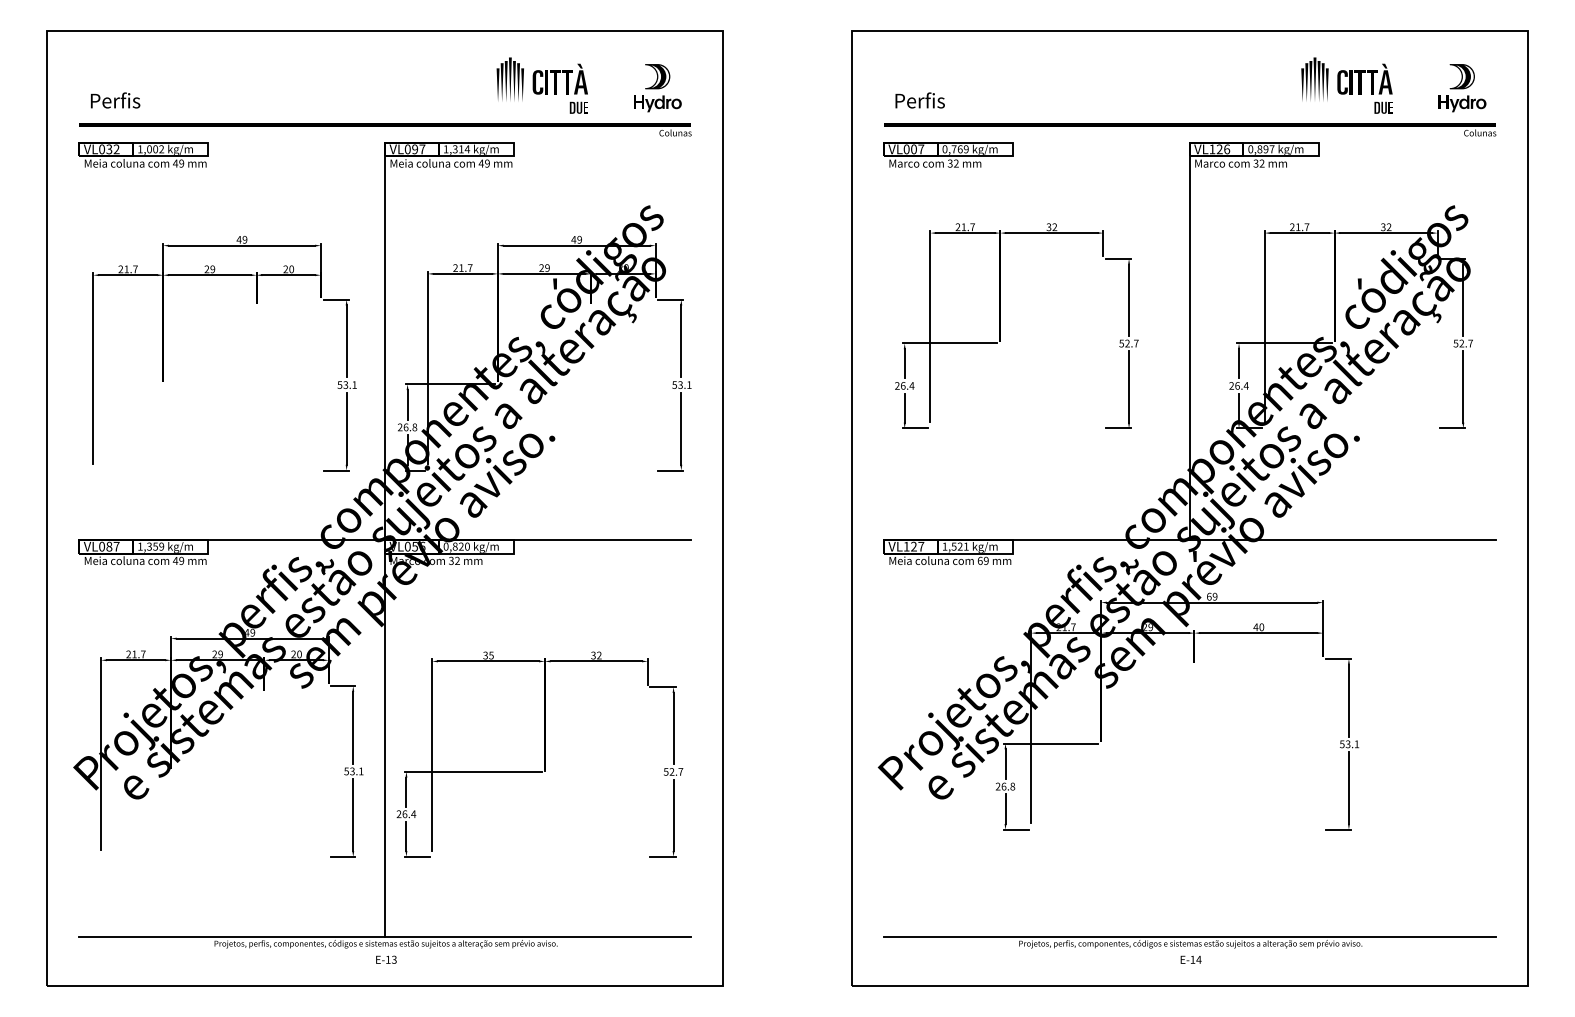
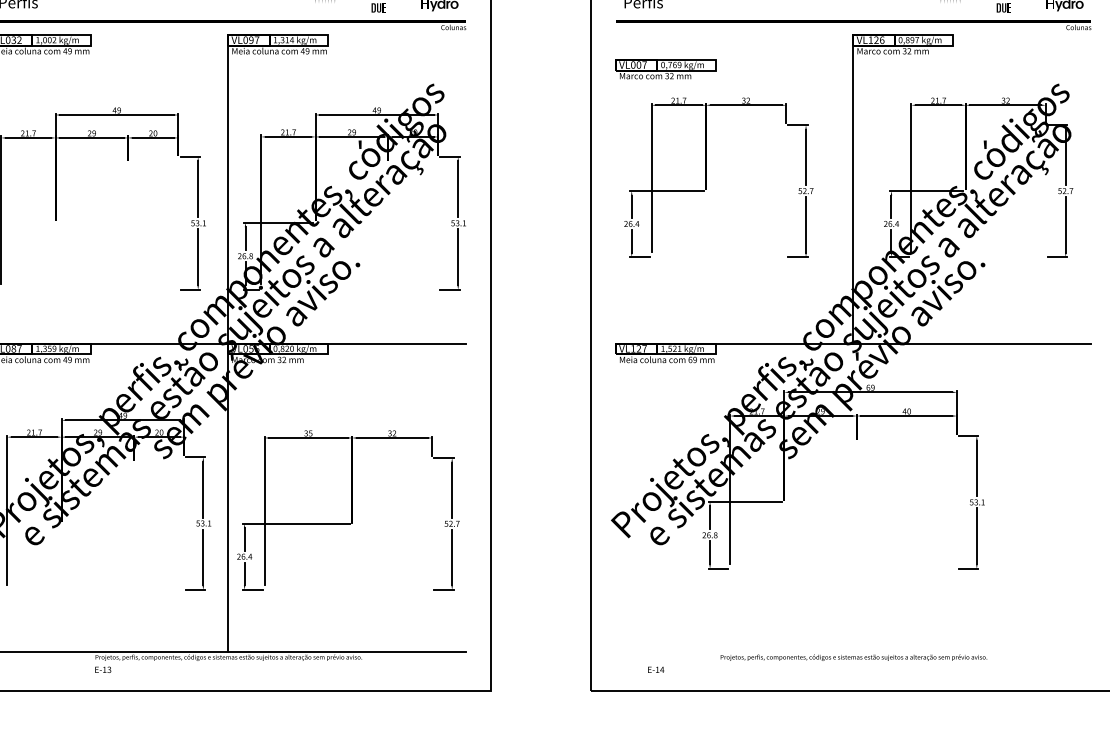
part: (948, 154) -> (665, 69), moved
line: (1189, 937) -> (852, 652), removed
text: (386, 959) -> (103, 669), moved
text: (1190, 959) -> (655, 669), moved

